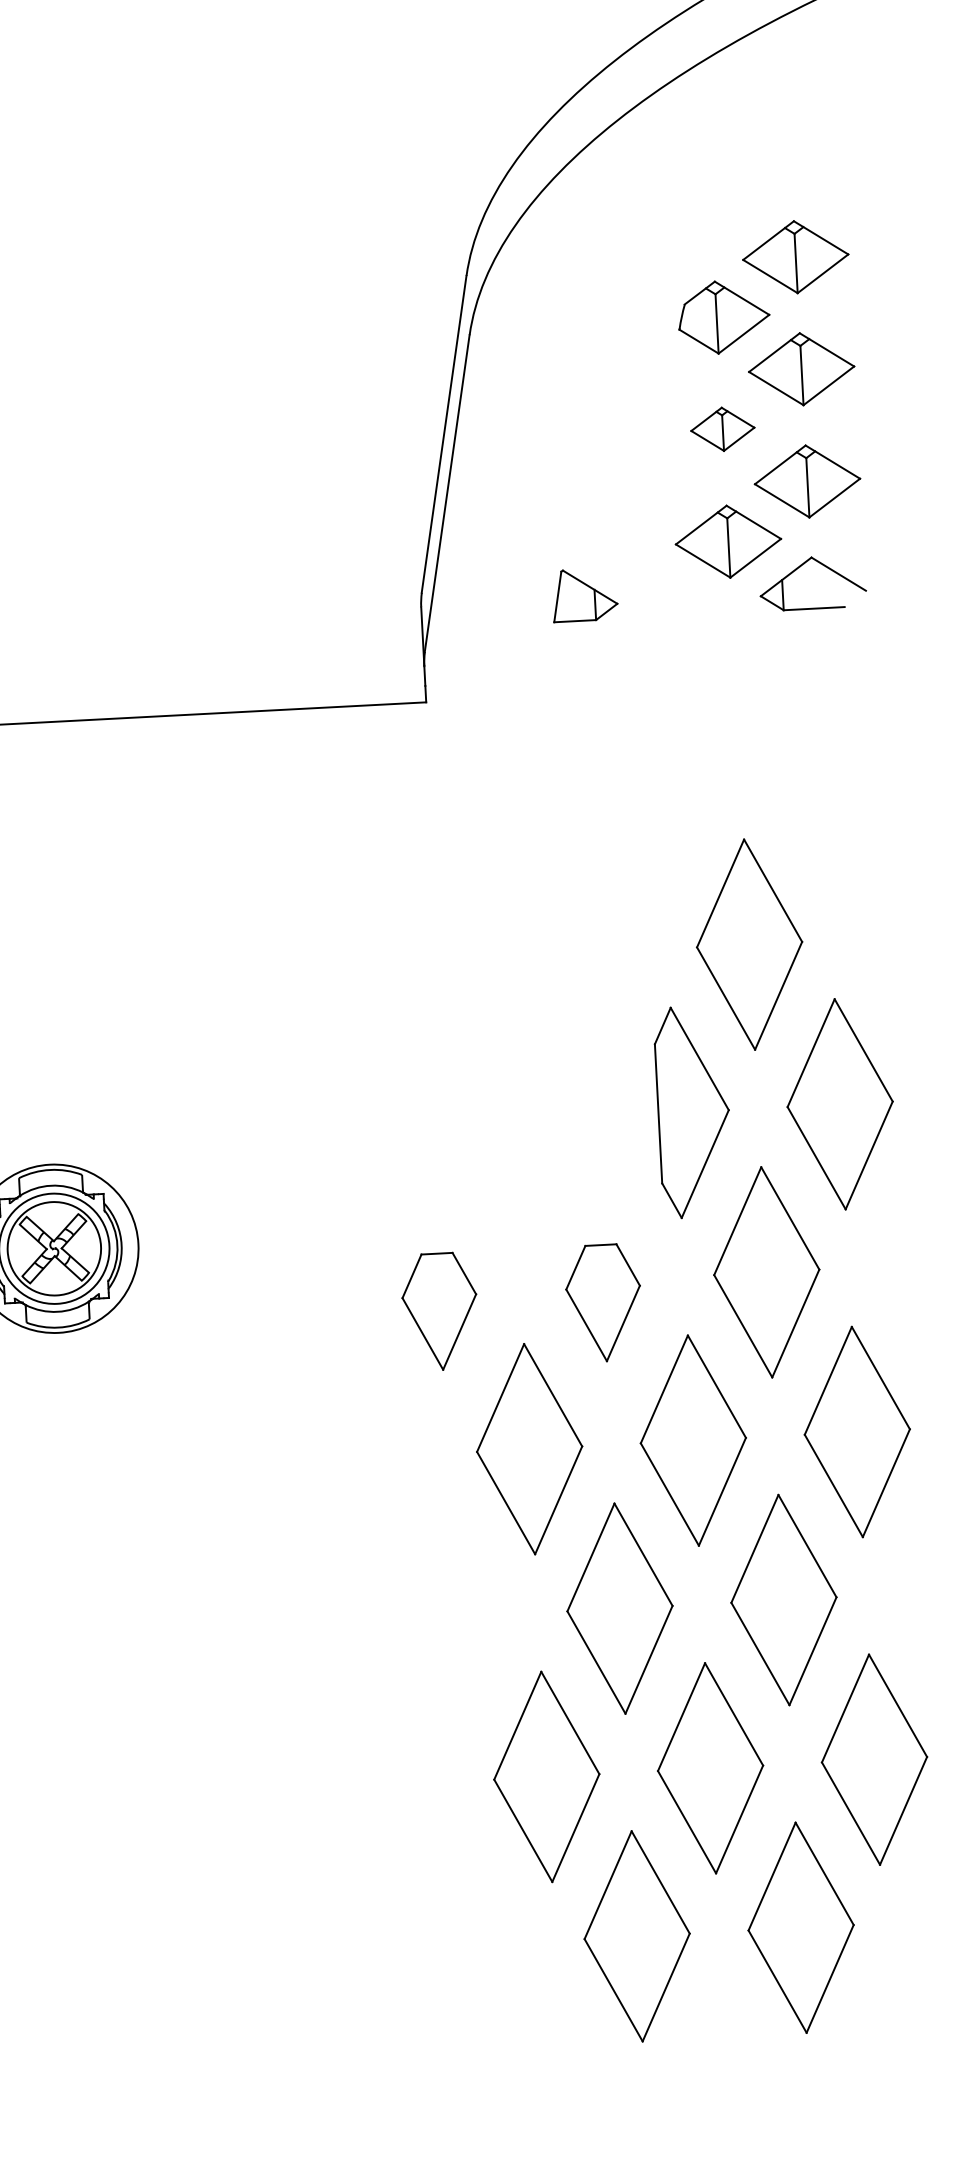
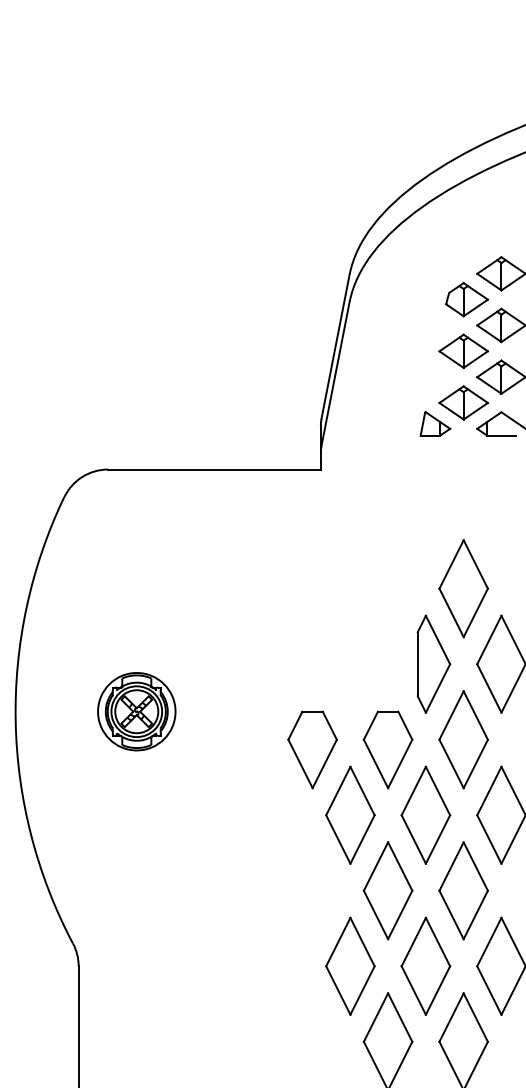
part: (722, 427) -> (463, 350), size x1.67
part: (585, 593) -> (435, 423), moved
part: (602, 1302) -> (387, 749), size x1.43
part: (439, 1310) -> (312, 749), size x1.43

